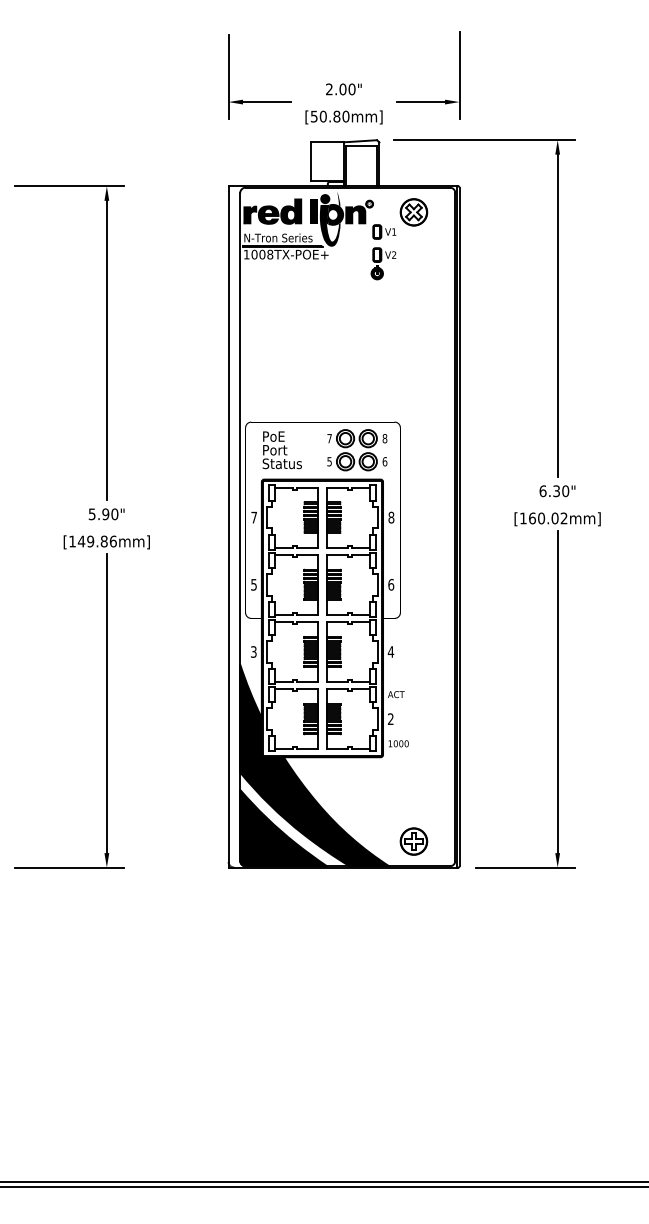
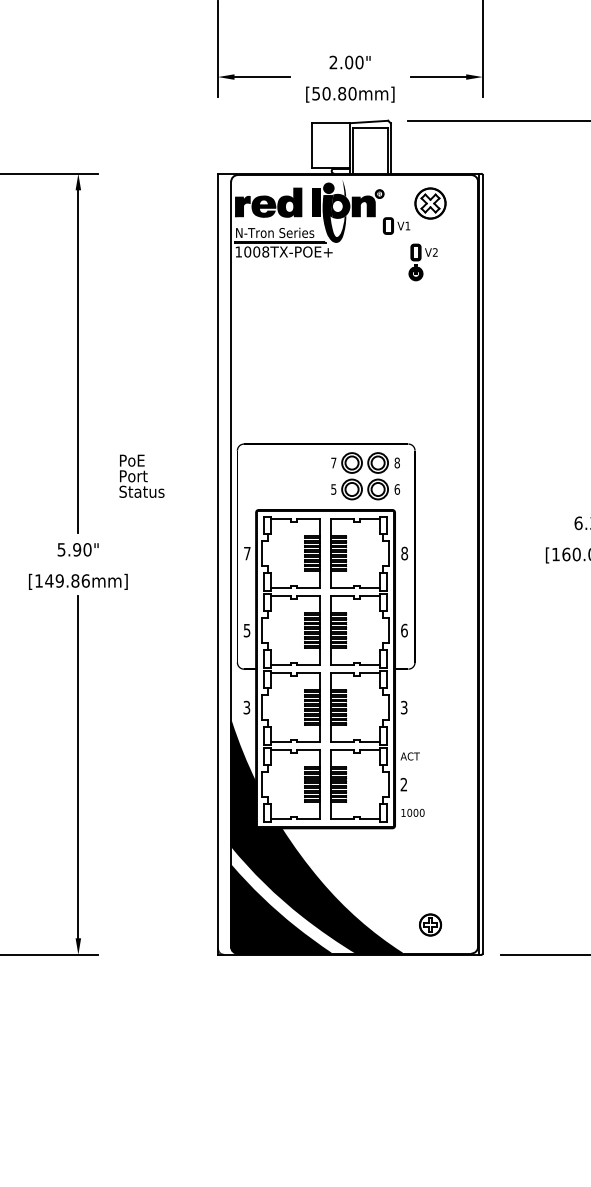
part: (383, 263) -> (423, 262), moved
text: (281, 450) -> (141, 476), moved
text: (390, 651) -> (403, 707), 4 -> 3
part: (413, 841) -> (429, 924), size x0.7

